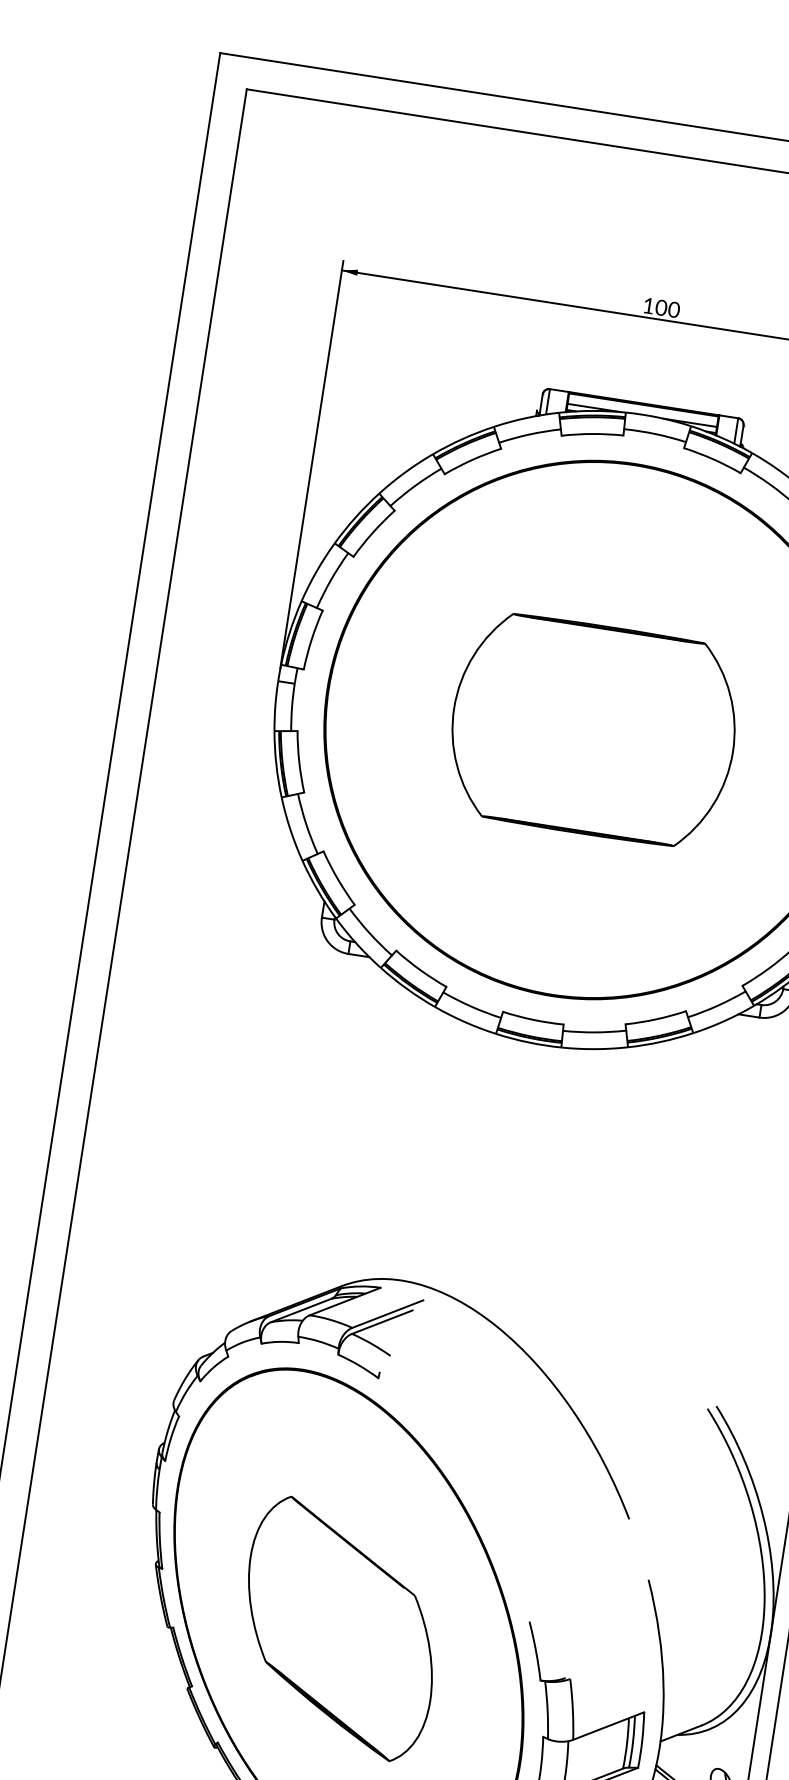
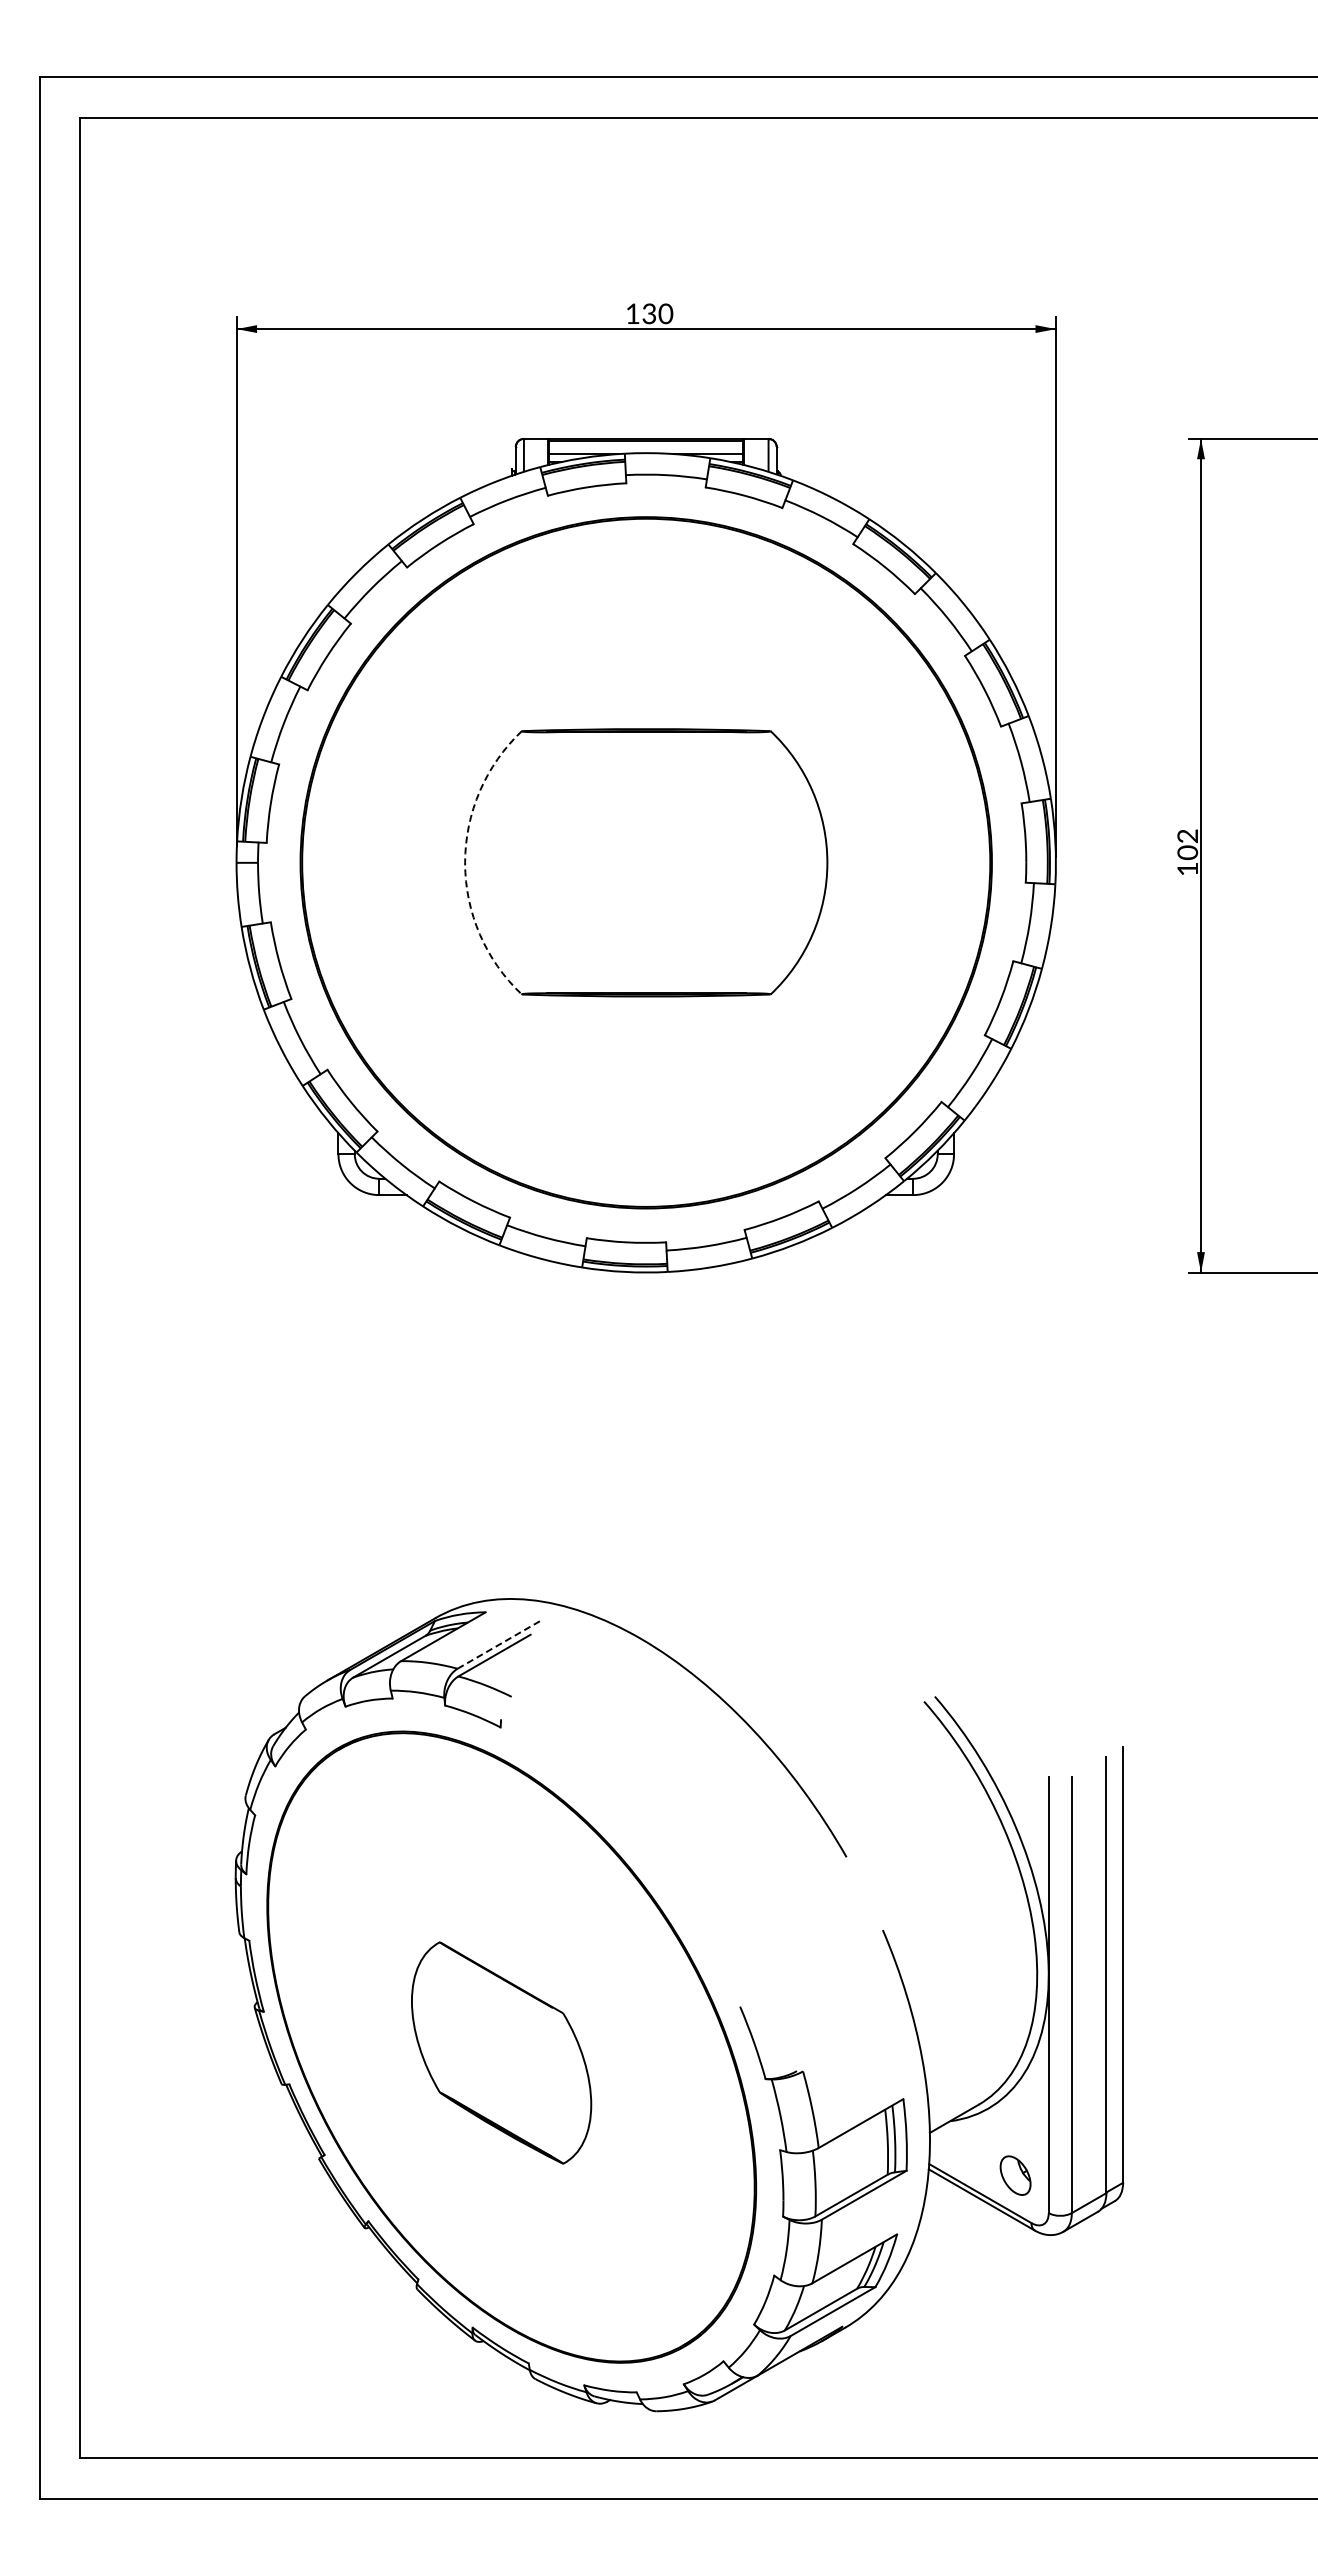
text: (661, 307) -> (649, 313), 100 -> 130
arc: (454, 708) -> (465, 862), solid -> dashed
line: (387, 1314) -> (499, 1644), solid -> dashed
part: (340, 1628) -> (501, 2052), size x0.7

